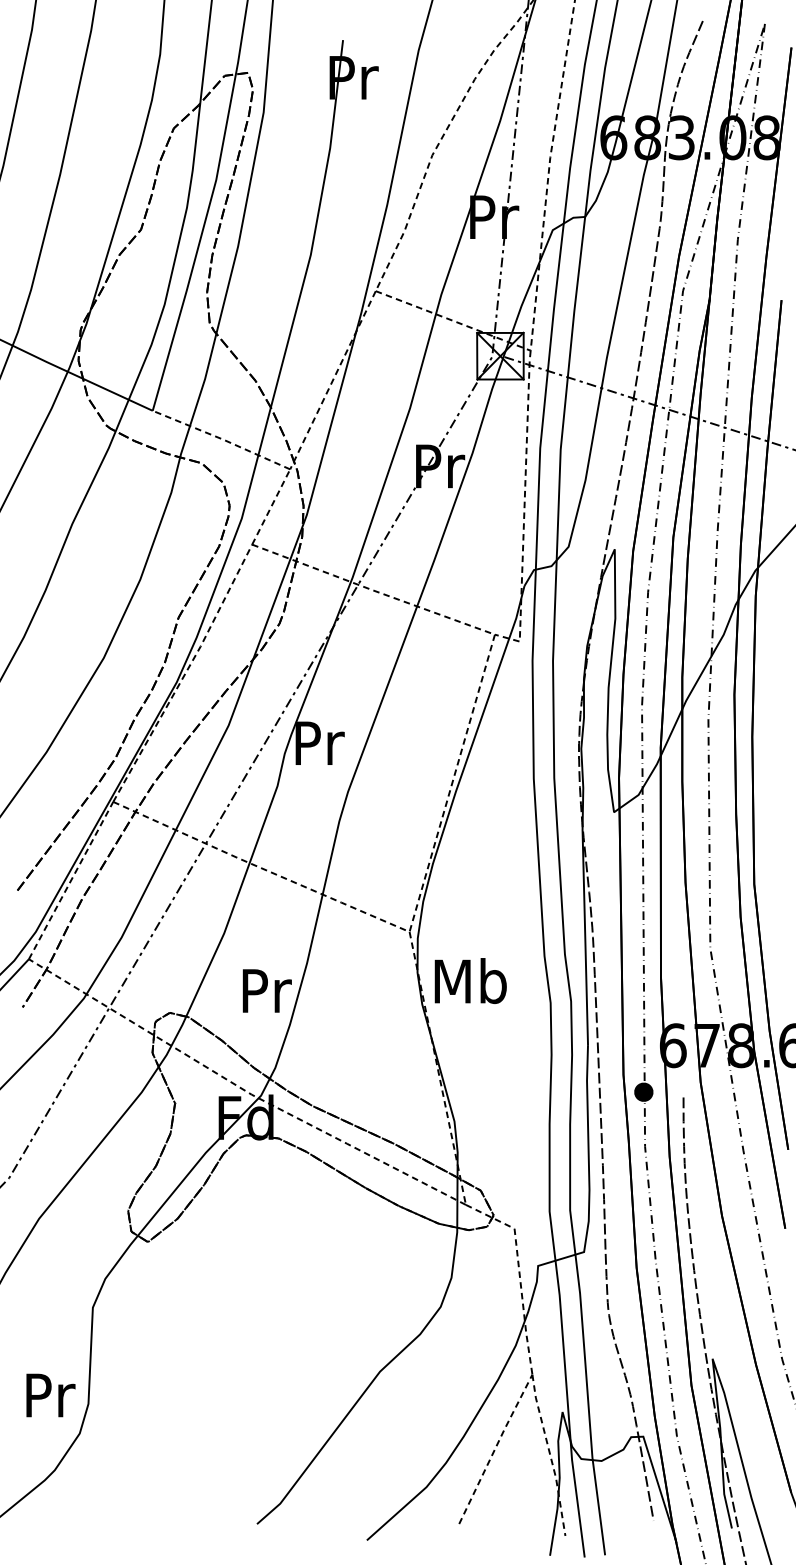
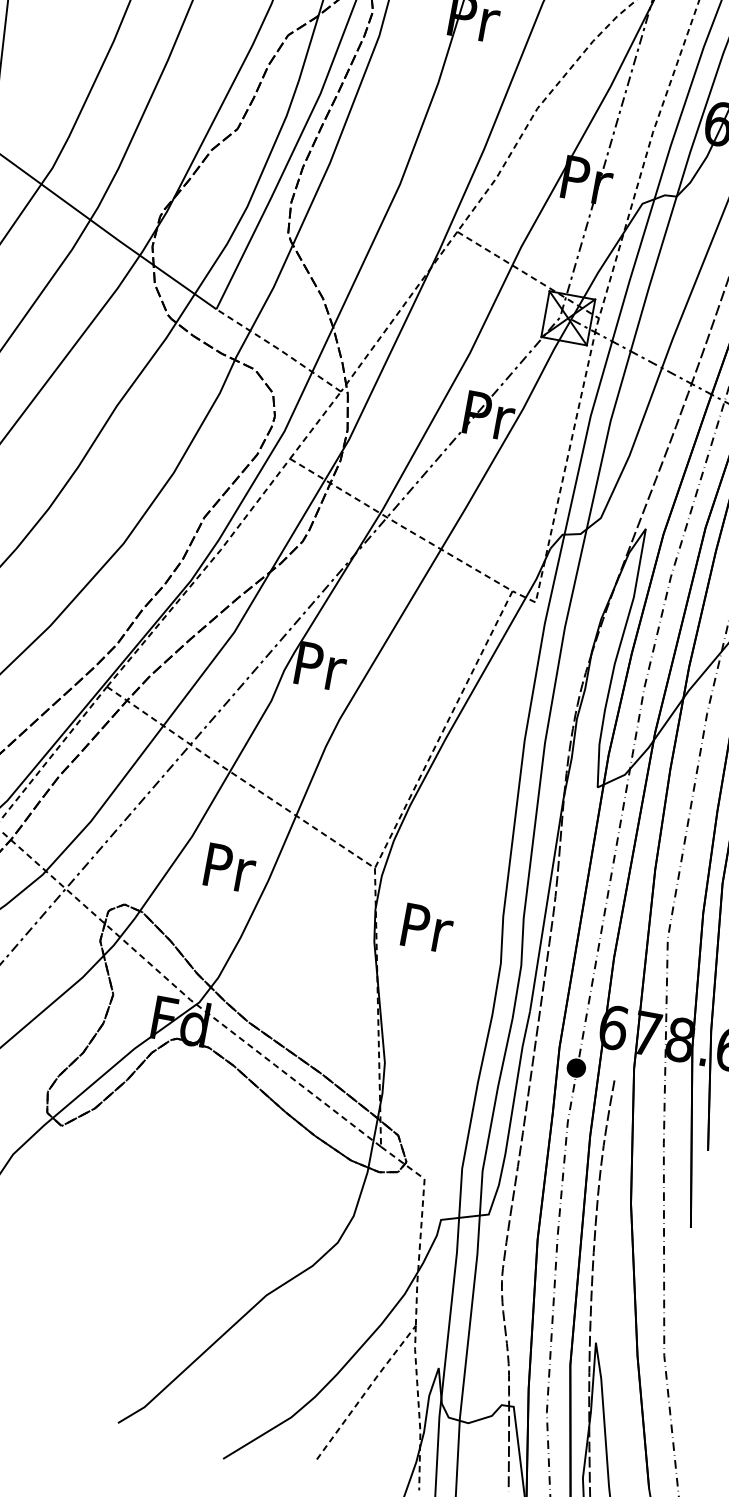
text: (470, 981) -> (425, 927), Mb -> Pr
text: (266, 990) -> (229, 867), moved

